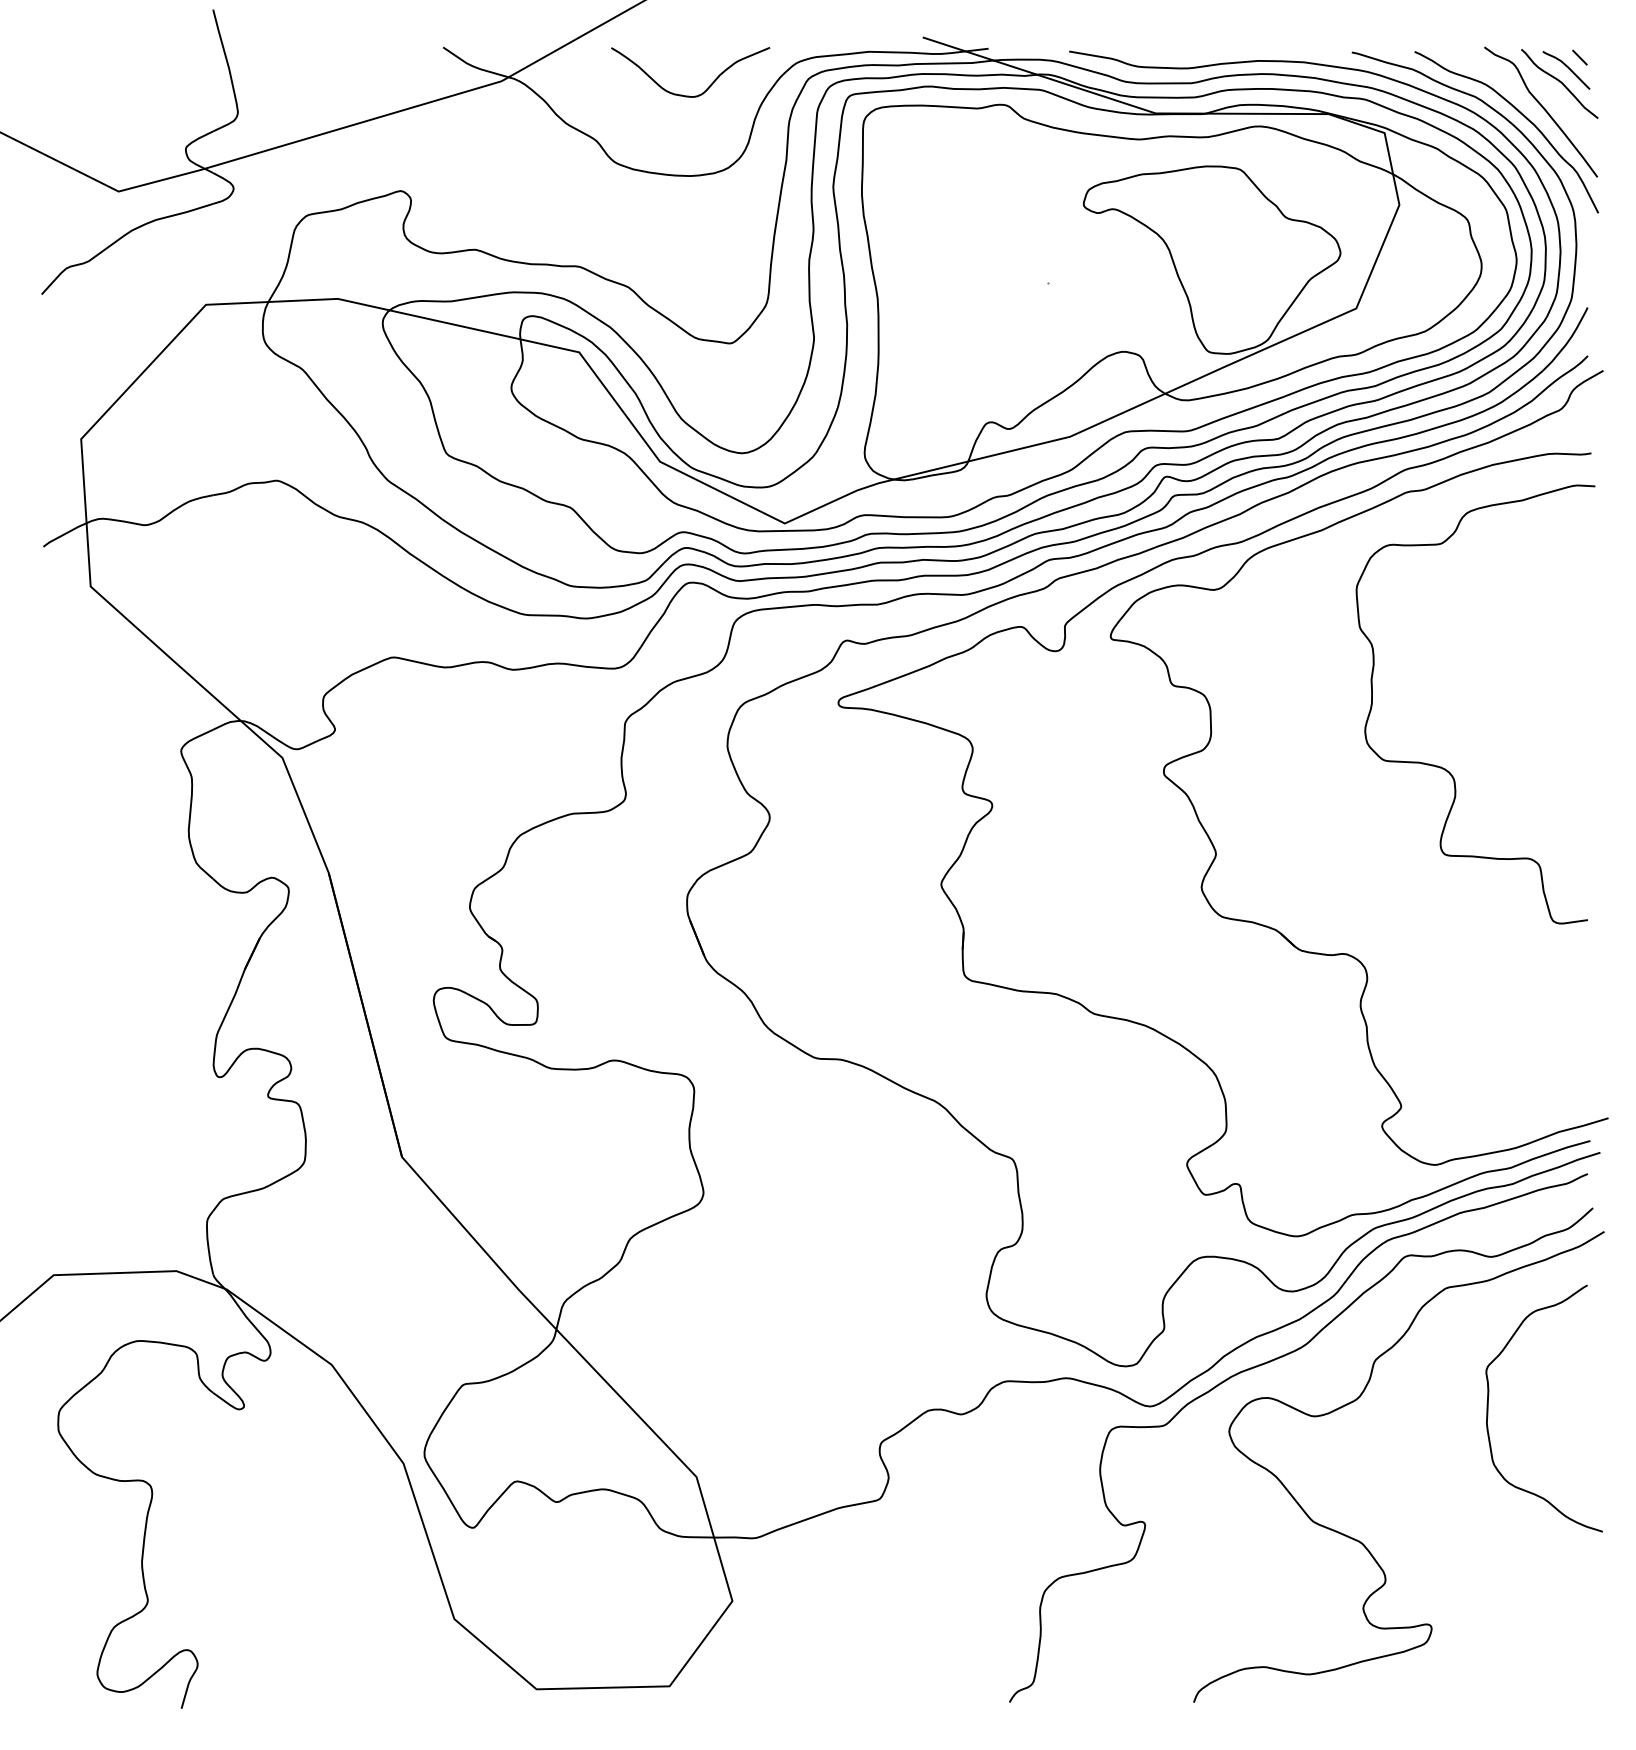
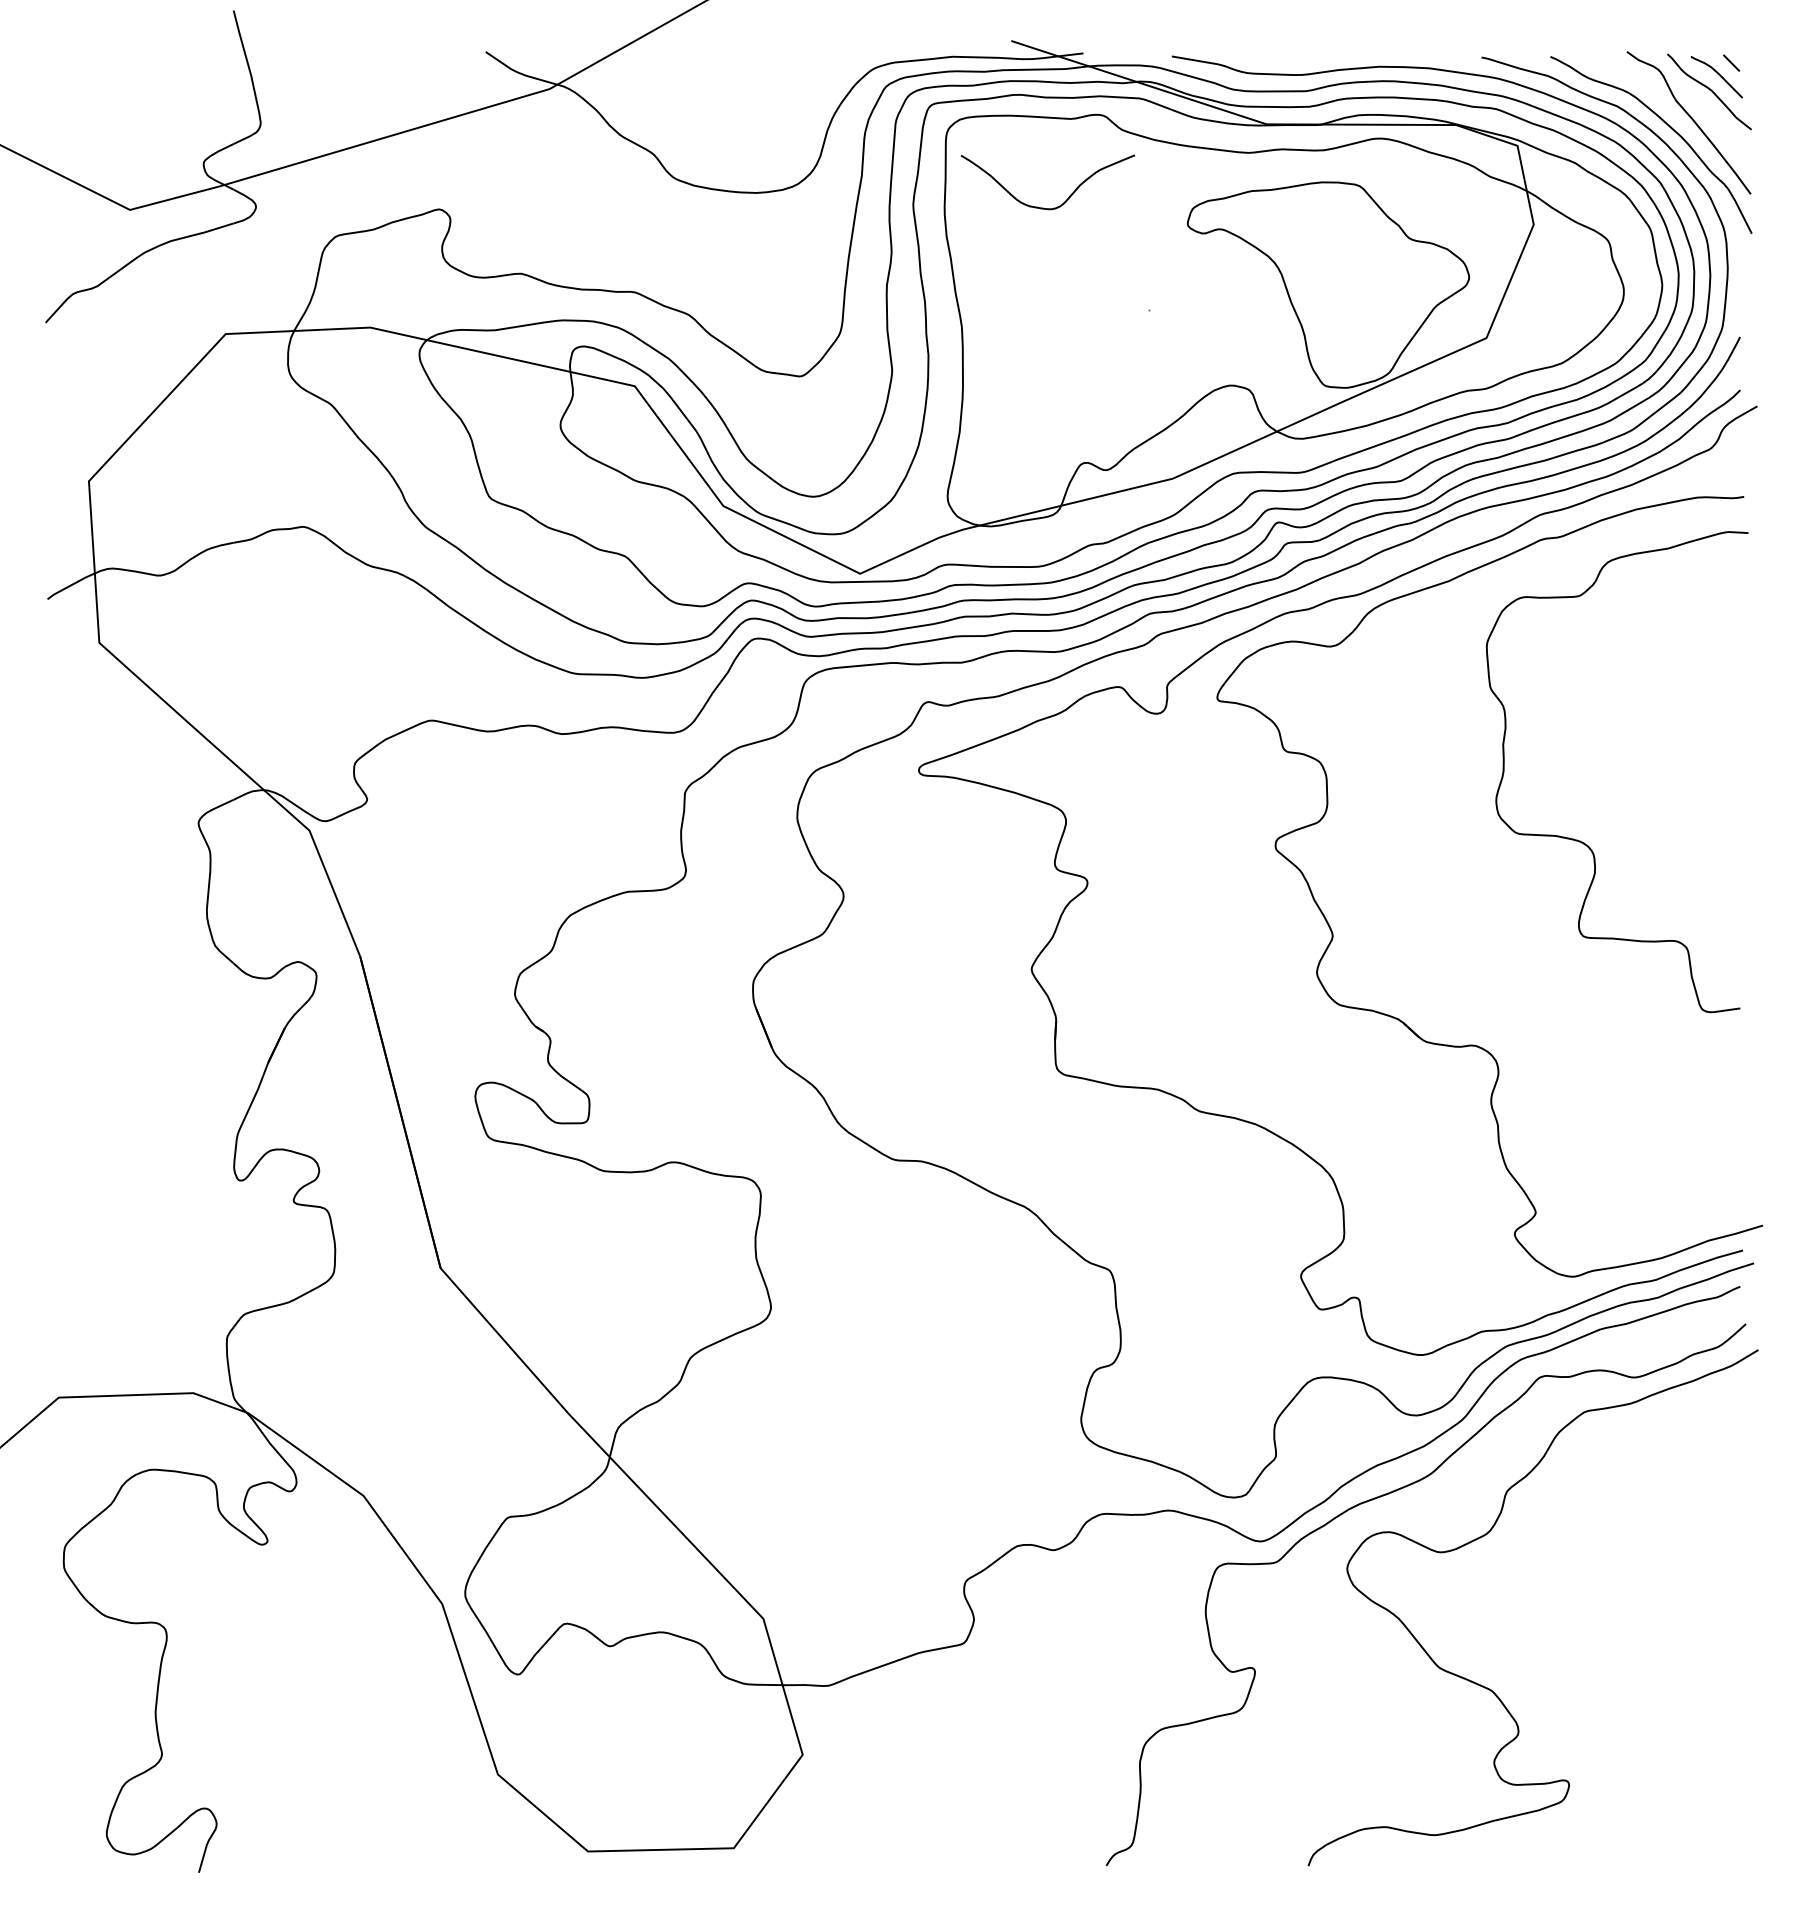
curve: (687, 95) -> (1044, 207), moved
curve: (1488, 1408) -> (1631, 1543), removed

